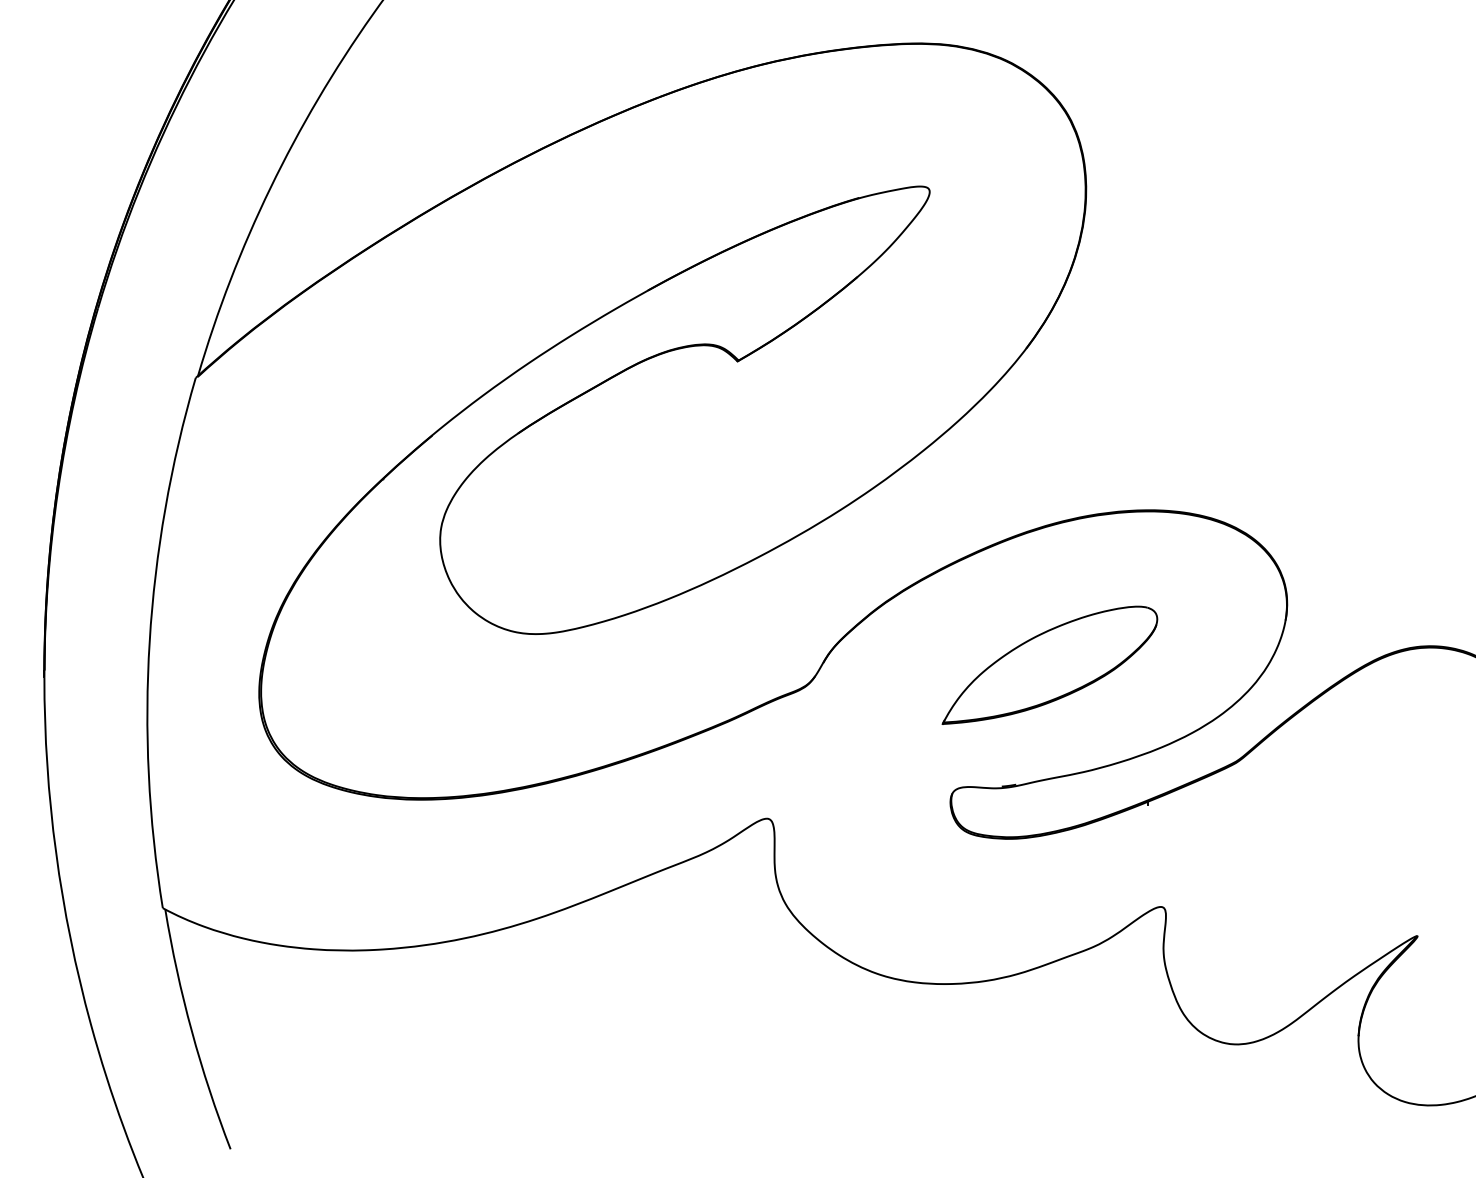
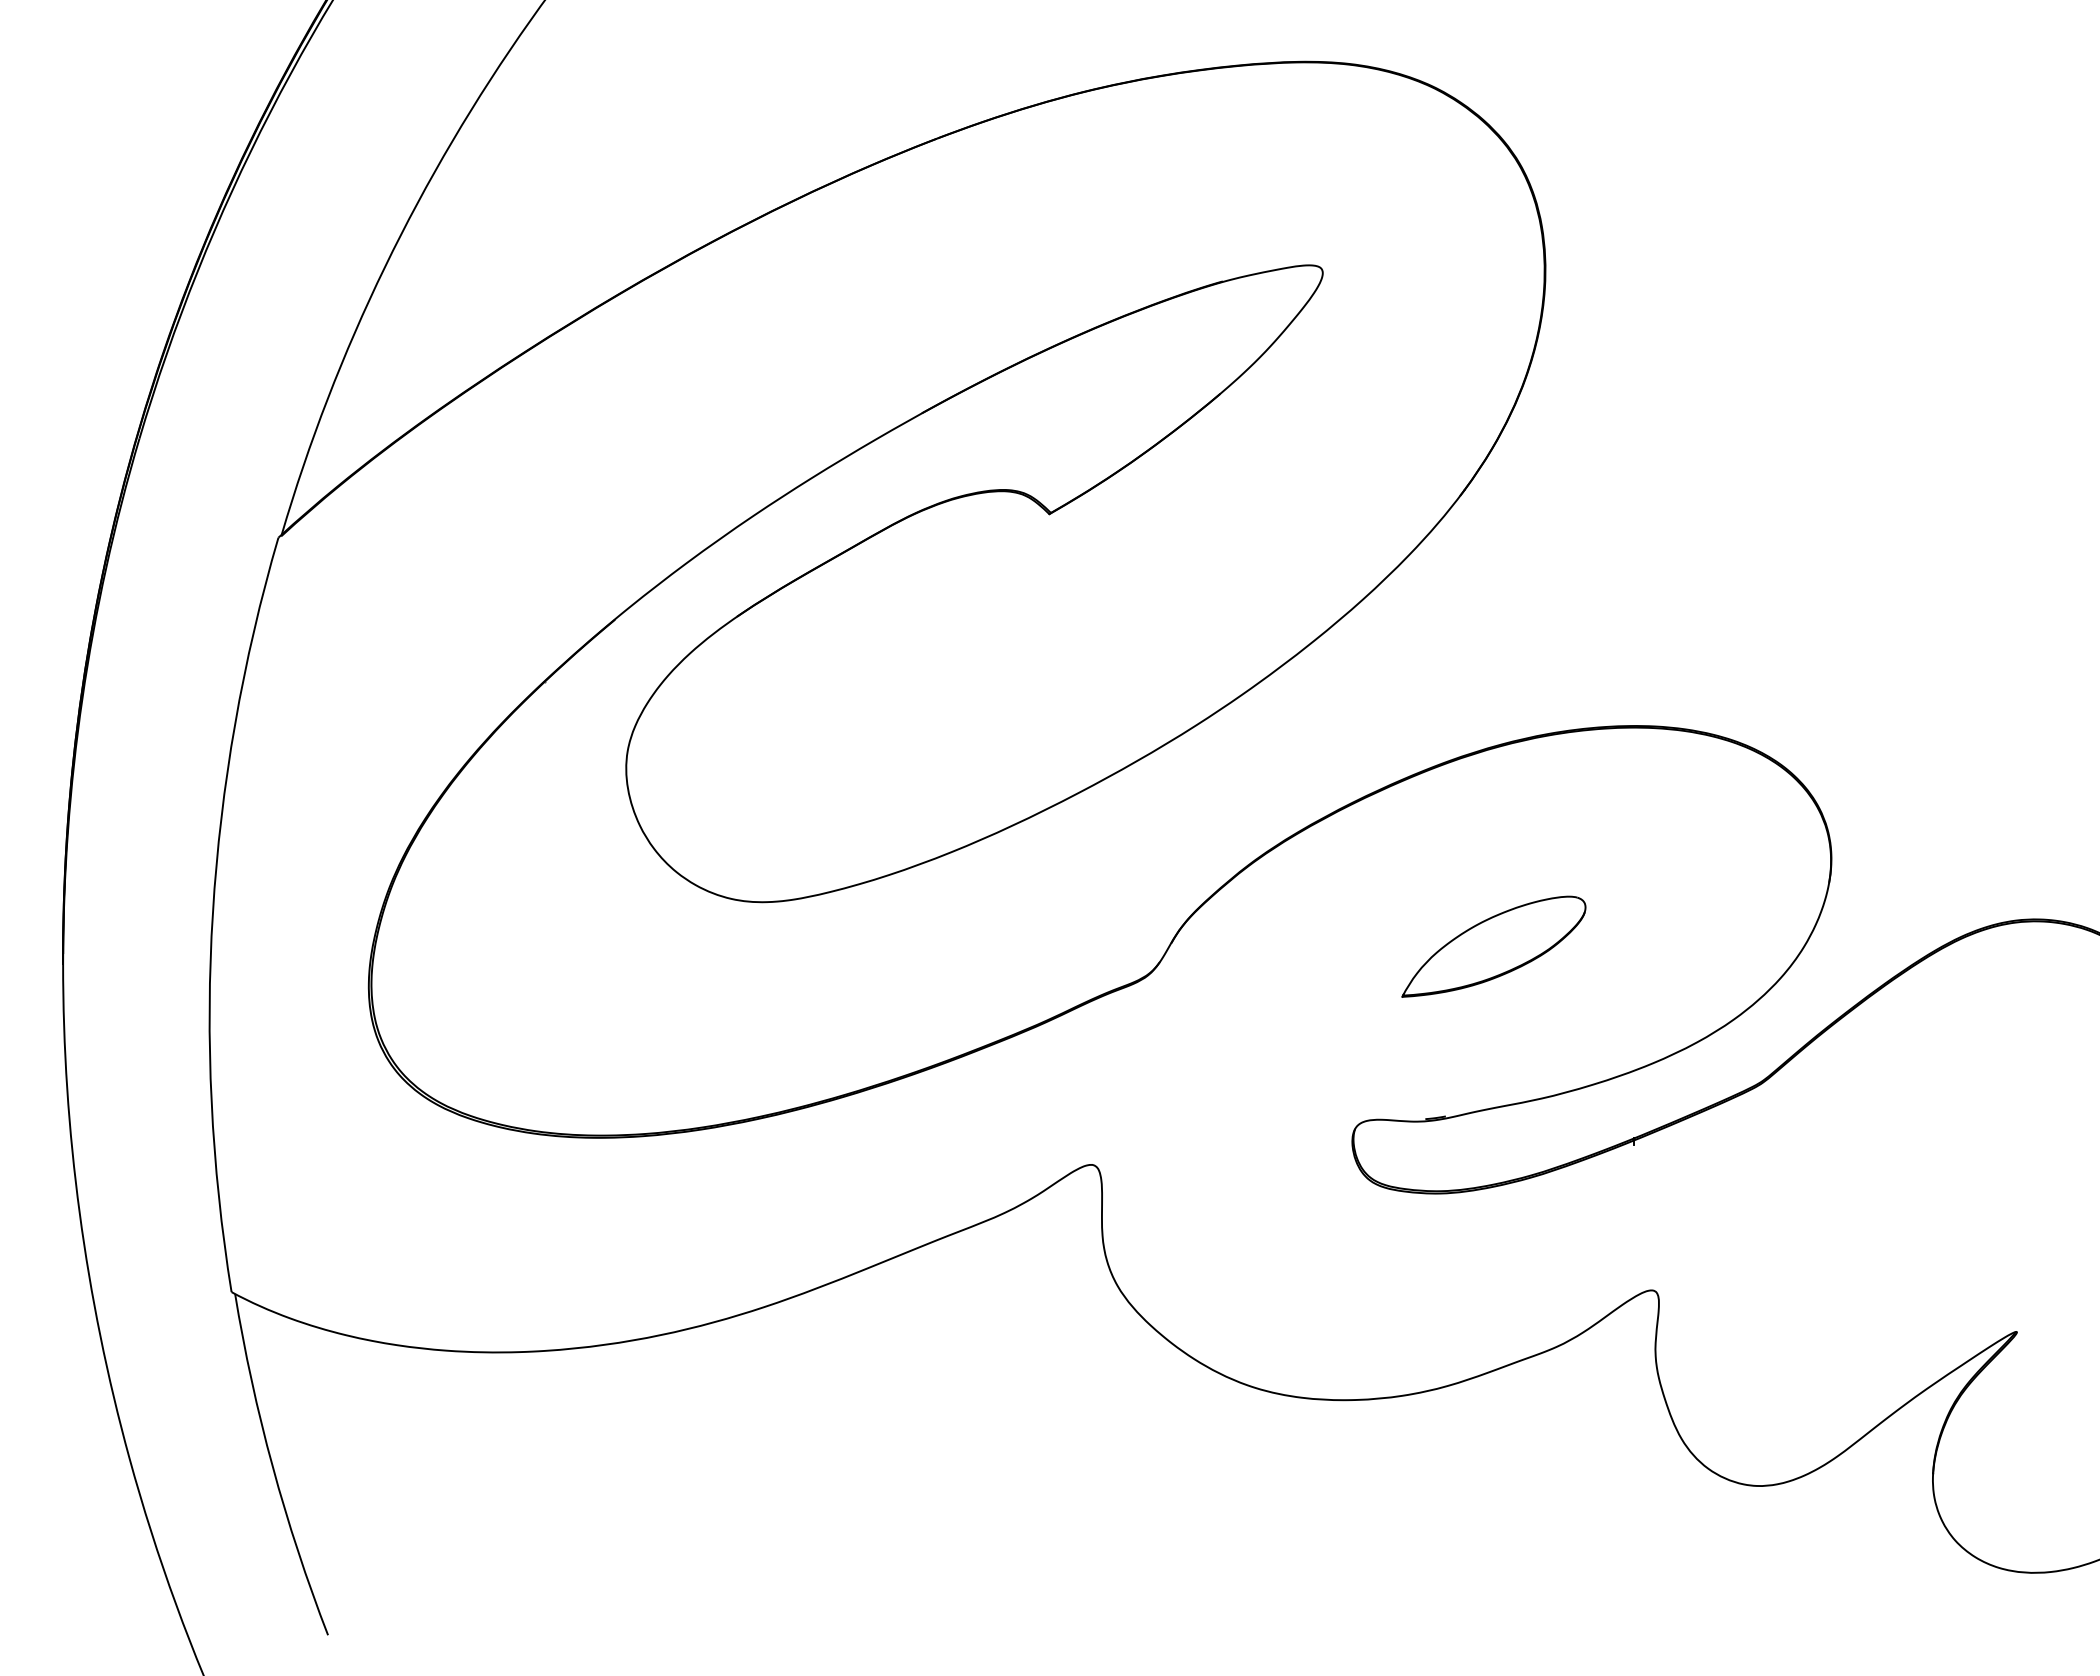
part: (1049, 665) -> (1493, 946), size x0.6

